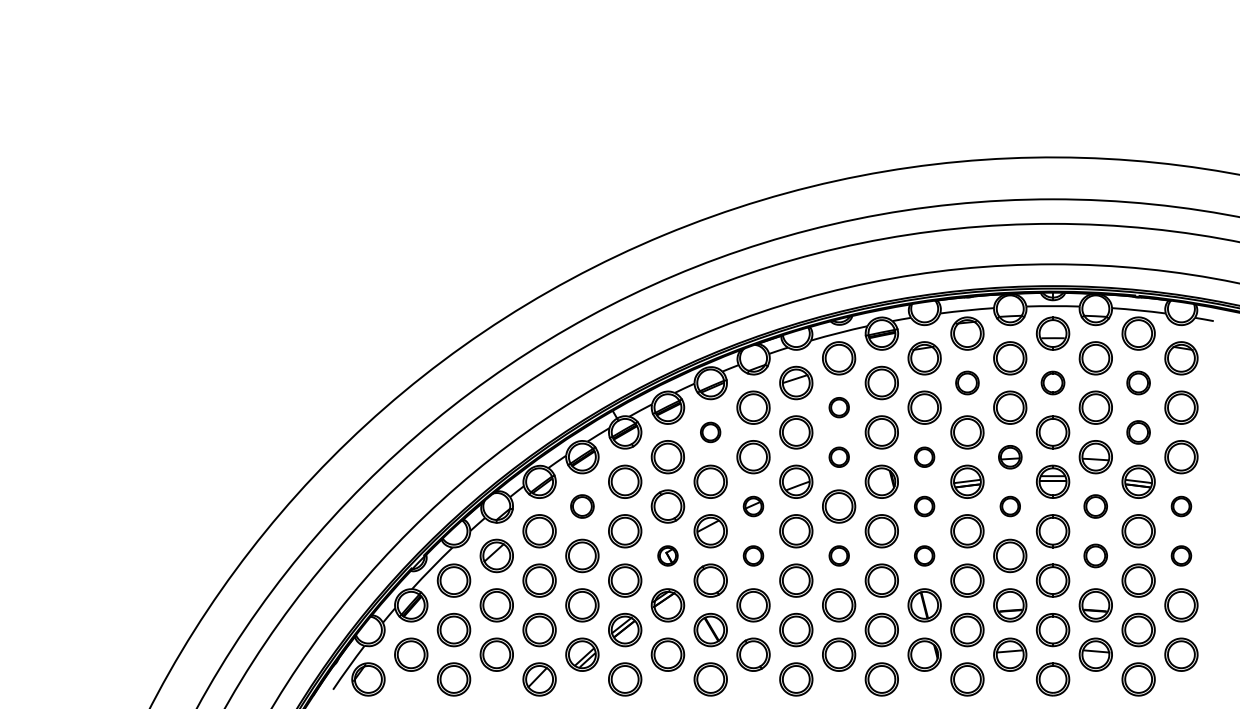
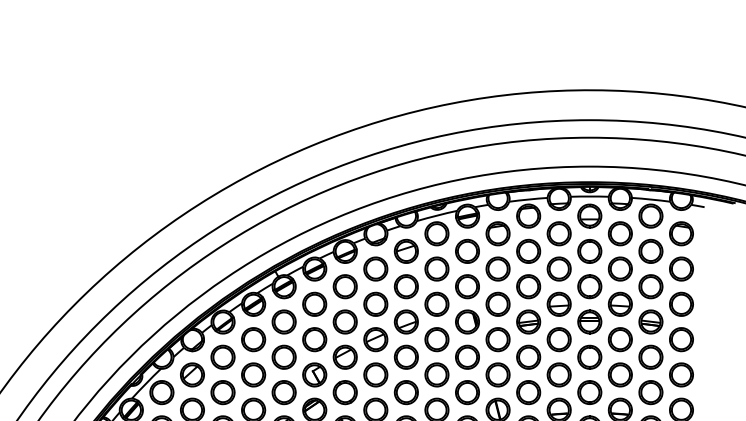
part: (967, 382) -> (528, 251), size x1.43
part: (1052, 382) -> (589, 251), size x1.43
part: (1138, 382) -> (650, 251), size x1.43
part: (839, 407) -> (437, 268), size x1.67
part: (710, 432) -> (345, 286), size x1.67
part: (1138, 432) -> (650, 286), size x1.43
part: (839, 457) -> (437, 304), size x1.67
part: (924, 457) -> (497, 304), size x1.67
part: (1010, 457) -> (559, 304), size x1.43
part: (582, 506) -> (253, 339), size x1.43
part: (753, 506) -> (375, 339), size x1.67
part: (924, 506) -> (497, 339), size x1.67
part: (1010, 506) -> (559, 339), size x1.67
part: (1095, 506) -> (620, 339), size x1.43
part: (1181, 506) -> (681, 339), size x1.67
part: (667, 555) -> (314, 374), size x1.67
part: (753, 555) -> (375, 374), size x1.67
part: (839, 555) -> (437, 374), size x1.67
part: (924, 555) -> (497, 374), size x1.67
part: (1095, 555) -> (620, 374), size x1.43
part: (1181, 555) -> (681, 374), size x1.67

